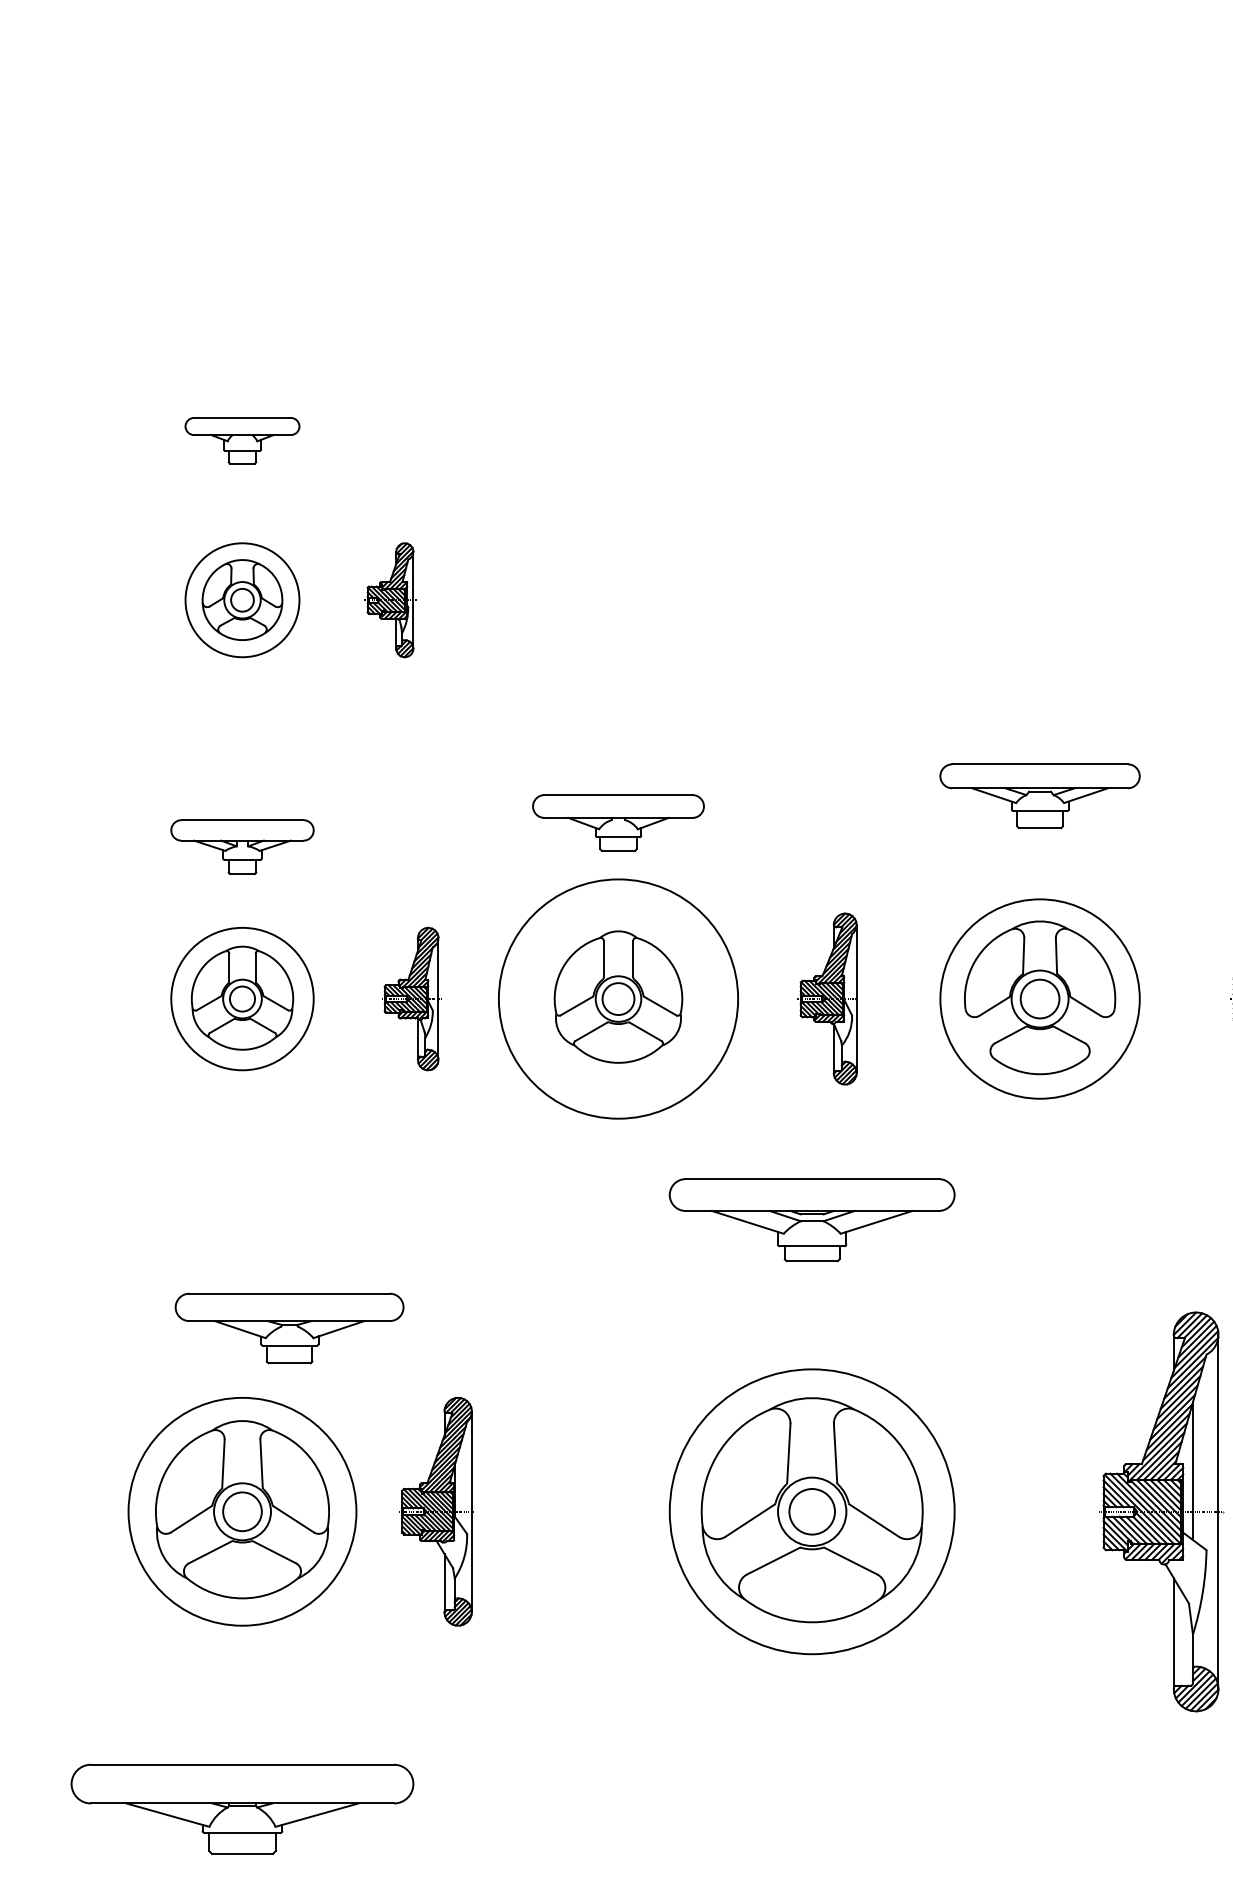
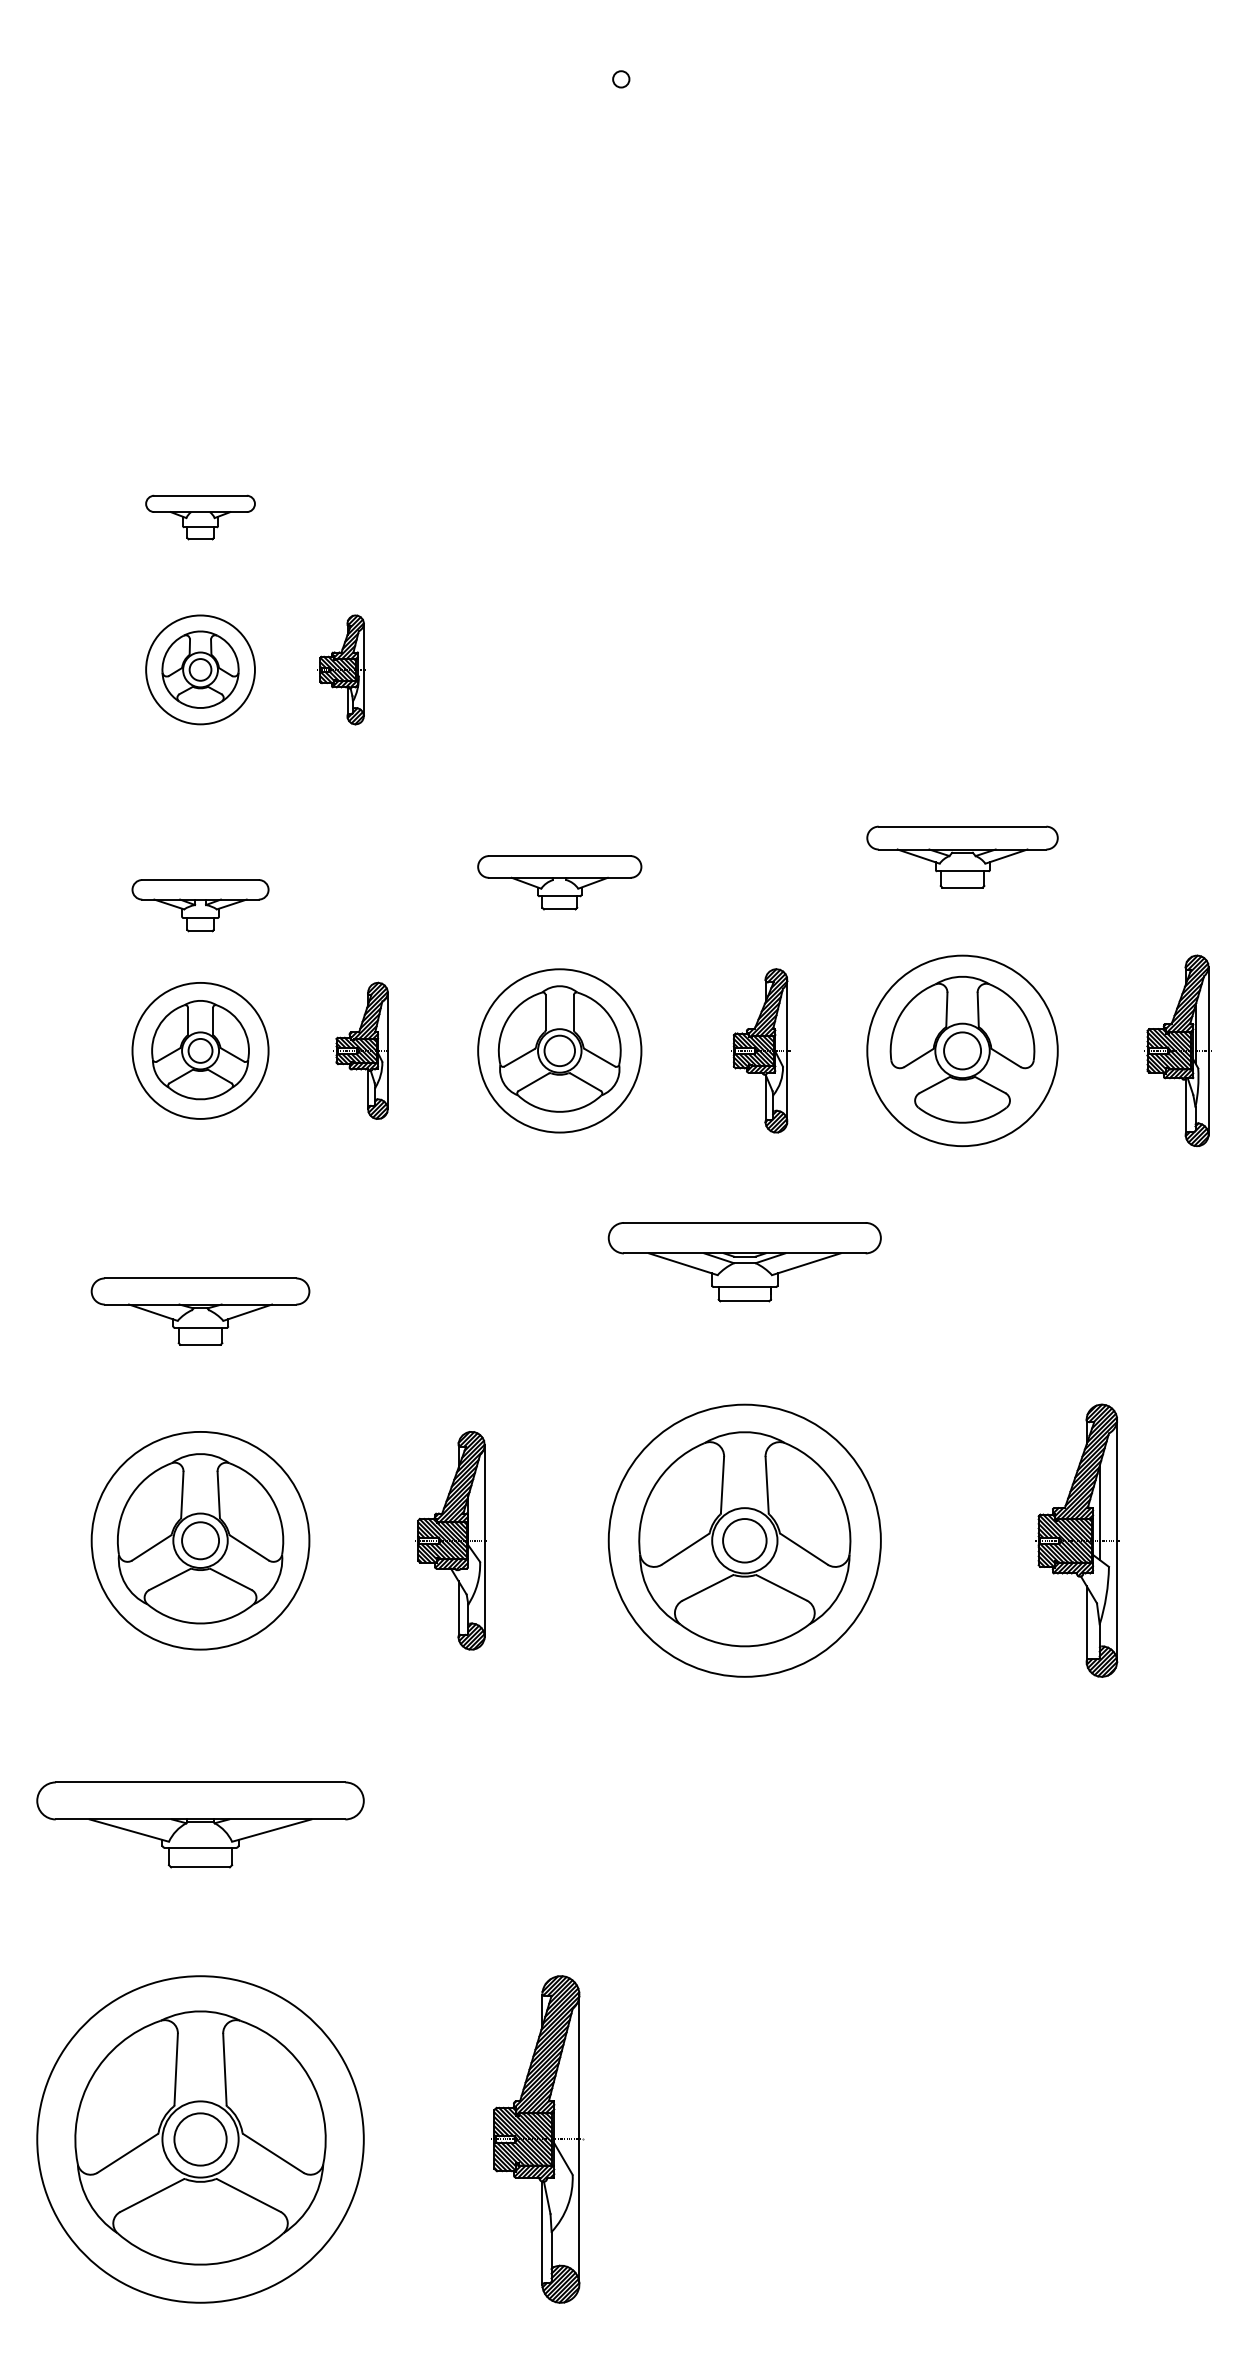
circle: (618, 998) -> (559, 1050), size x0.71
part: (289, 1328) -> (200, 1311), moved
part: (436, 1511) -> (450, 1540), moved
part: (1160, 1511) -> (1077, 1540), size x0.71

